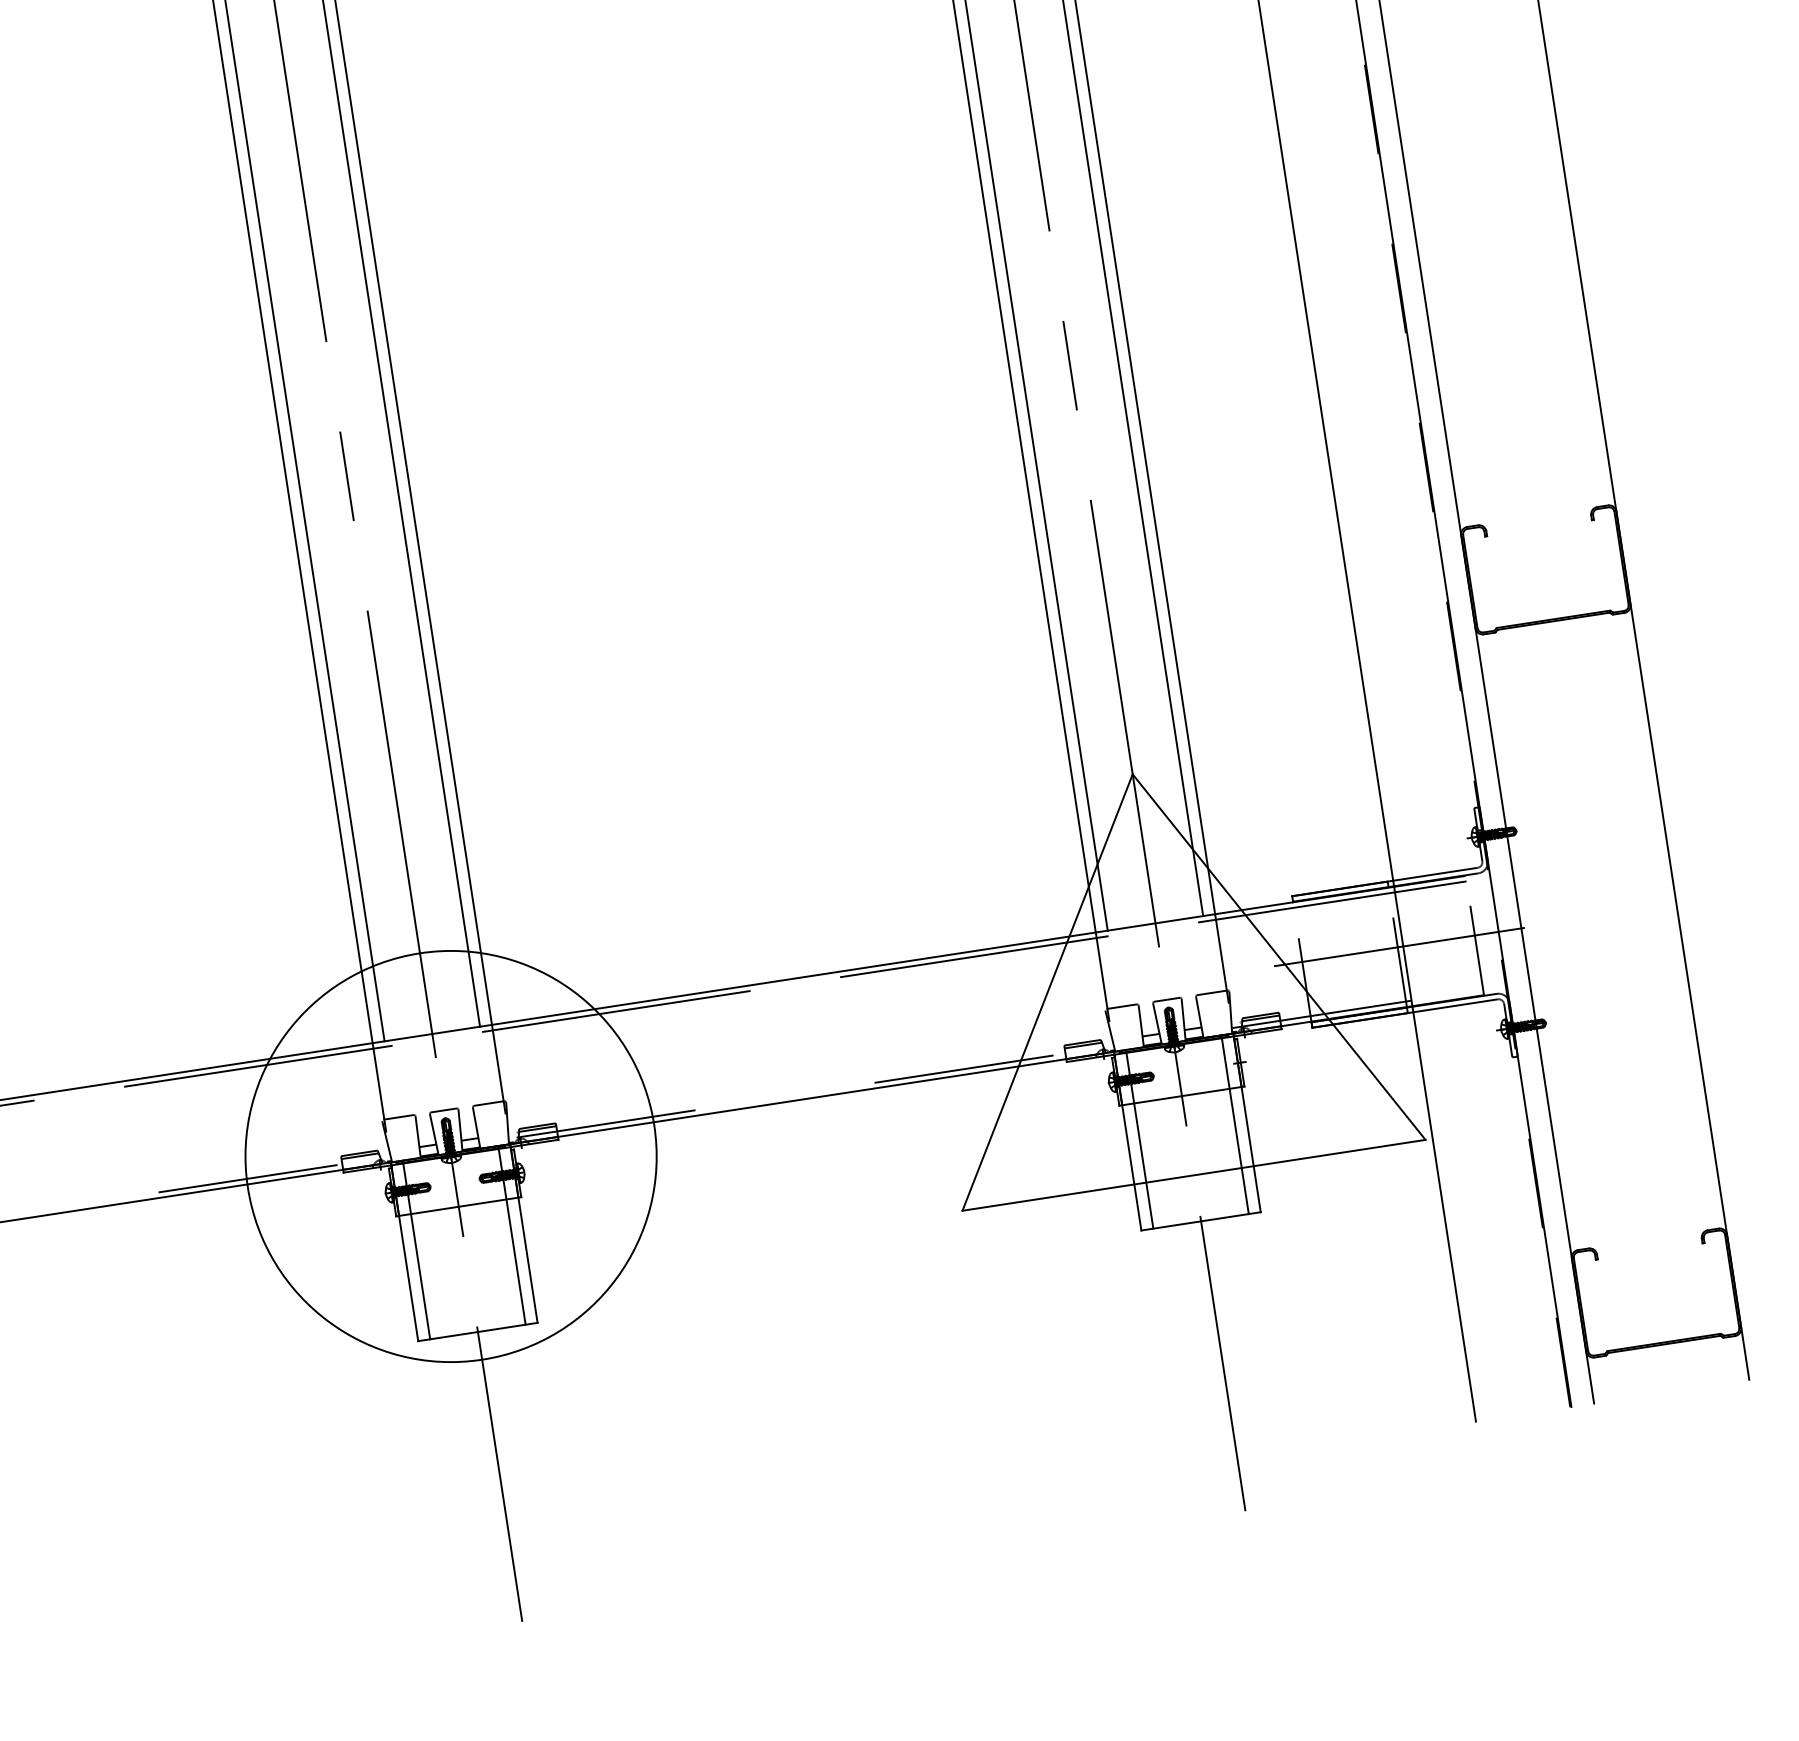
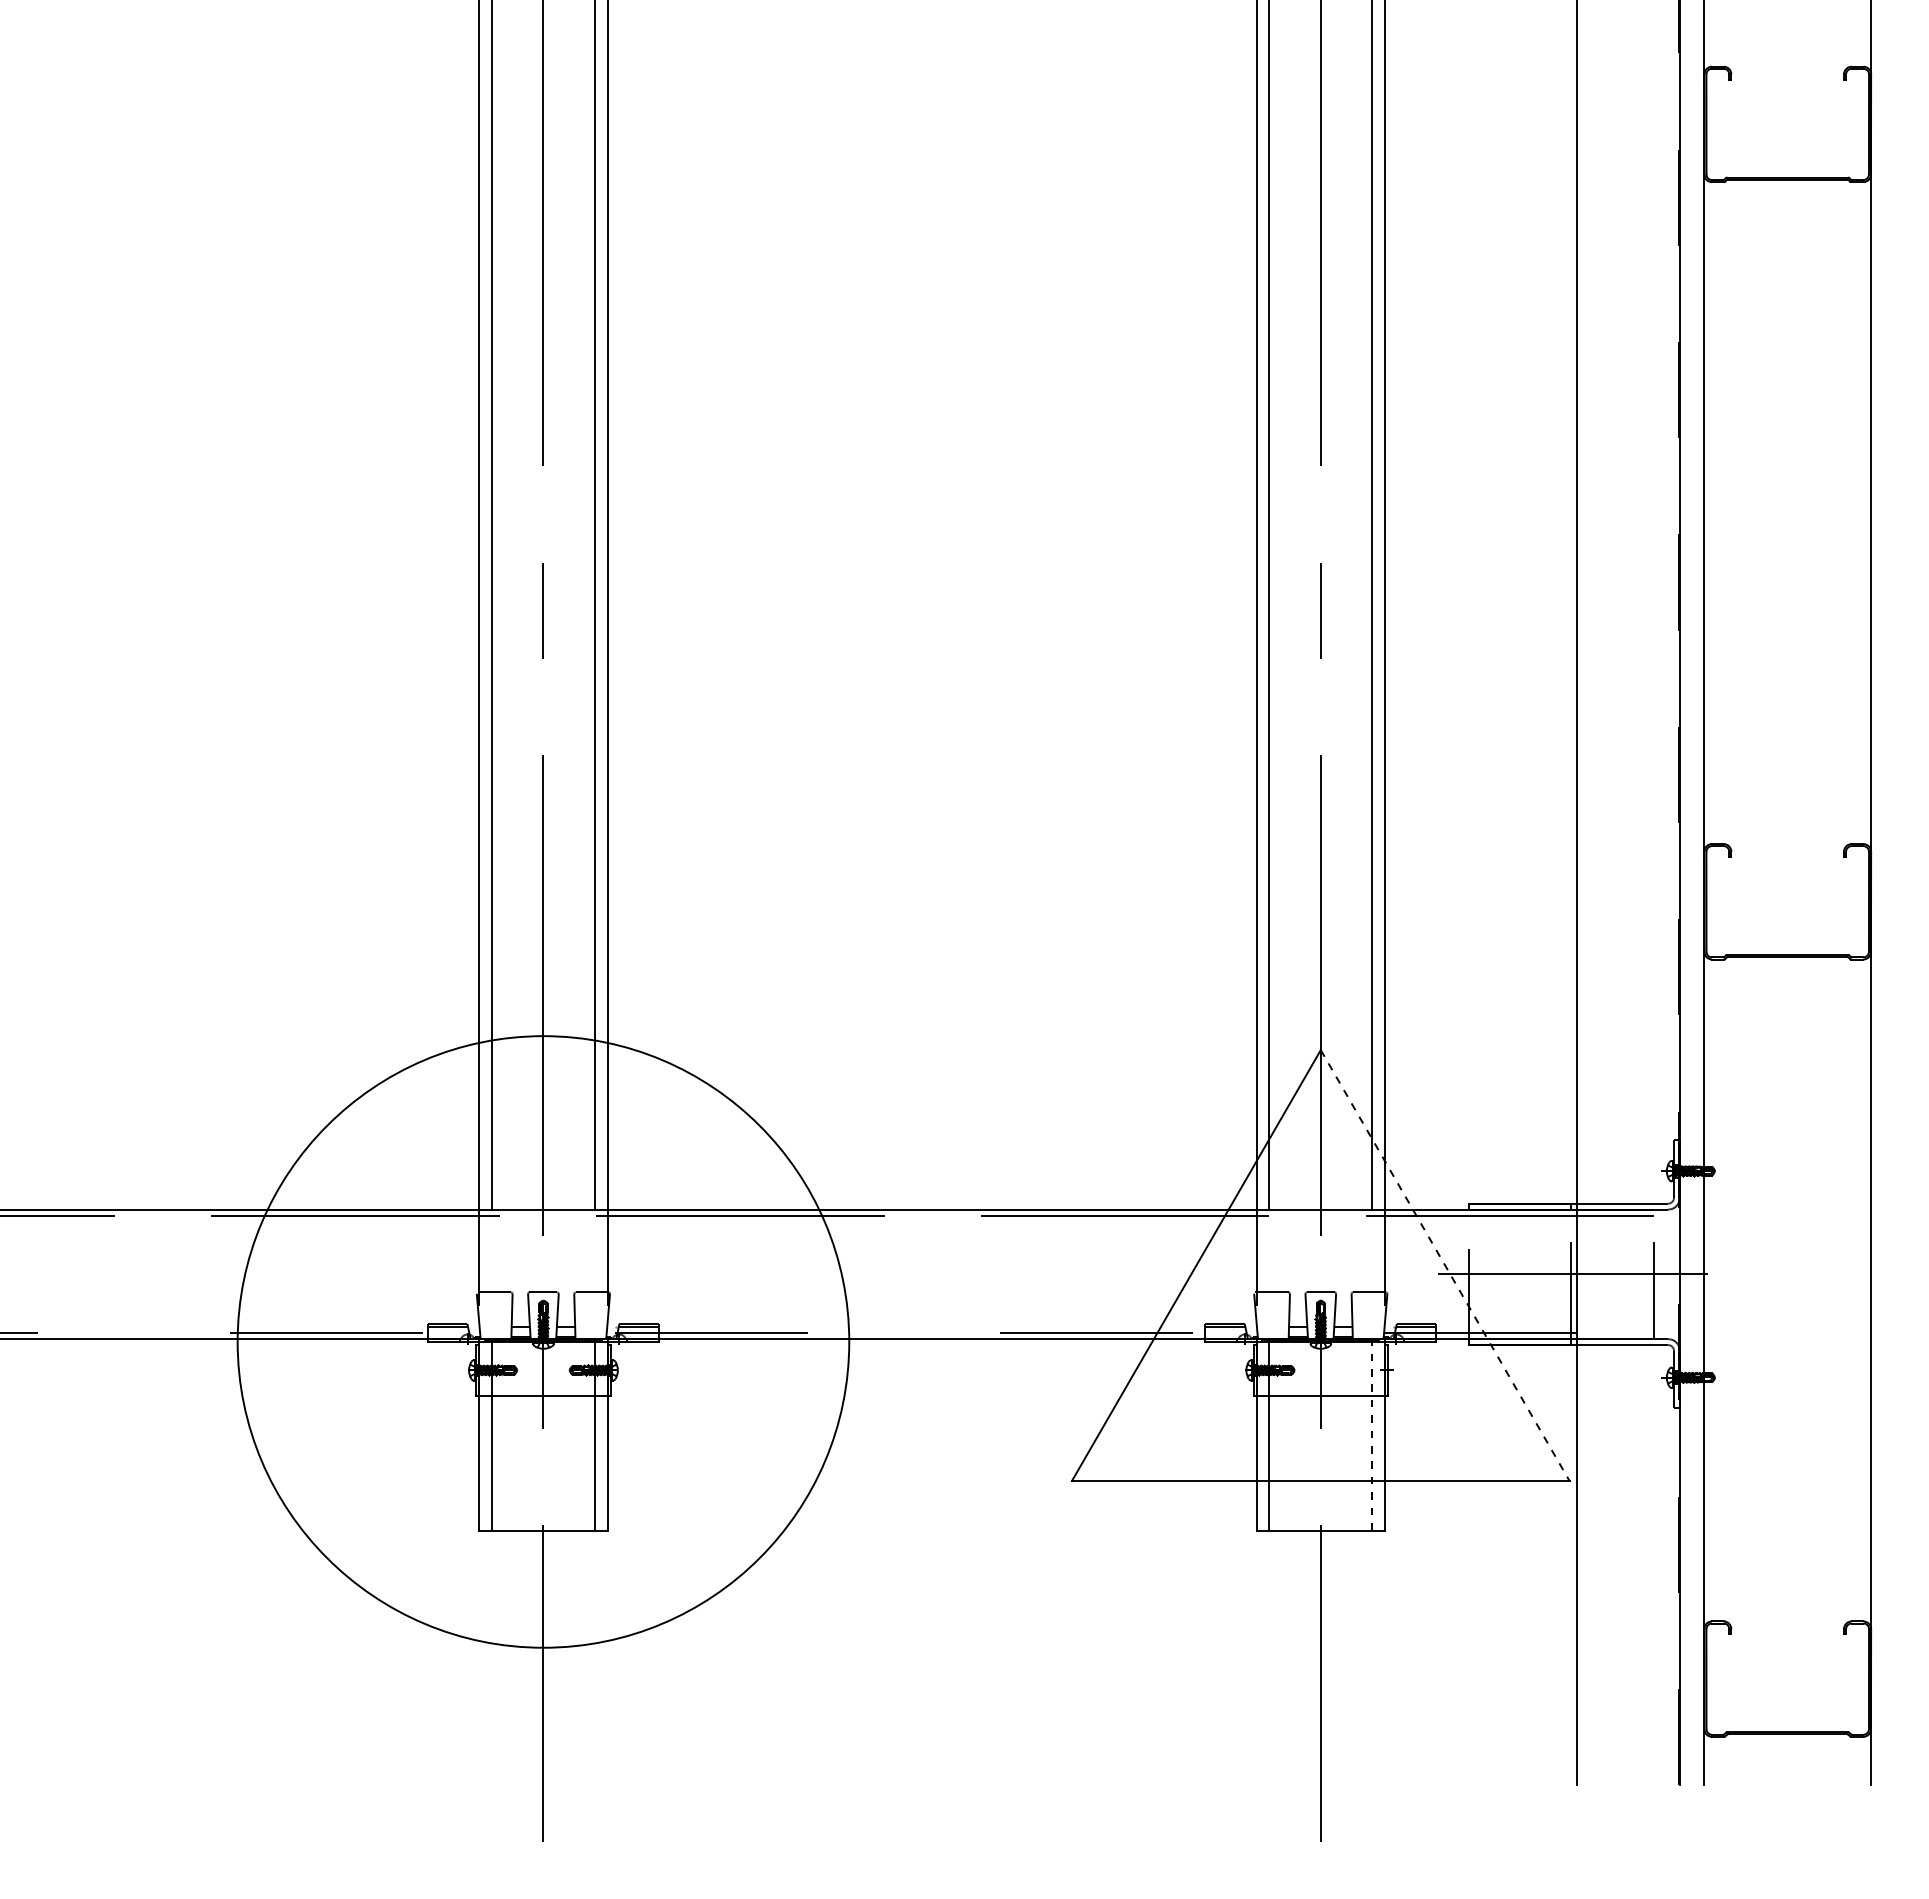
line: (1279, 956) -> (1445, 1265), solid -> dashed
line: (1235, 1124) -> (1372, 1434), solid -> dashed
circle: (451, 1156) -> (543, 1341), size x1.4

